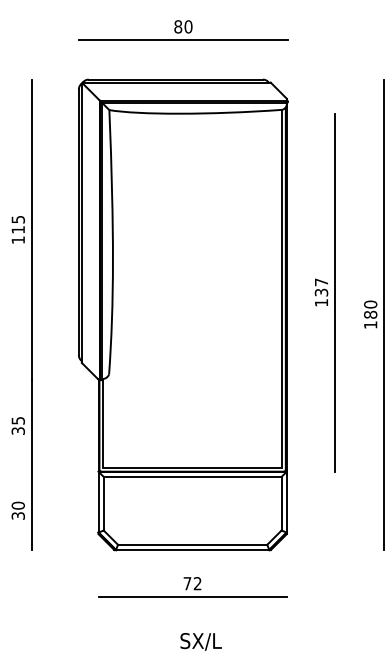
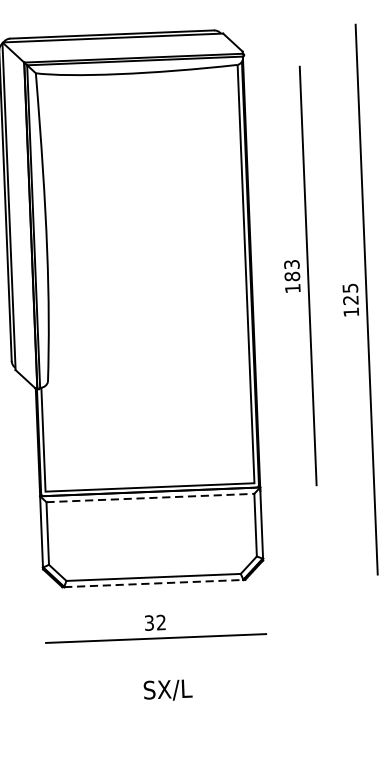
text: (321, 287) -> (292, 270), 137 -> 183
text: (370, 309) -> (350, 294), 180 -> 125
line: (192, 476) -> (150, 497), solid -> dashed
line: (192, 550) -> (153, 584), solid -> dashed
text: (187, 583) -> (149, 622), 72 -> 32

